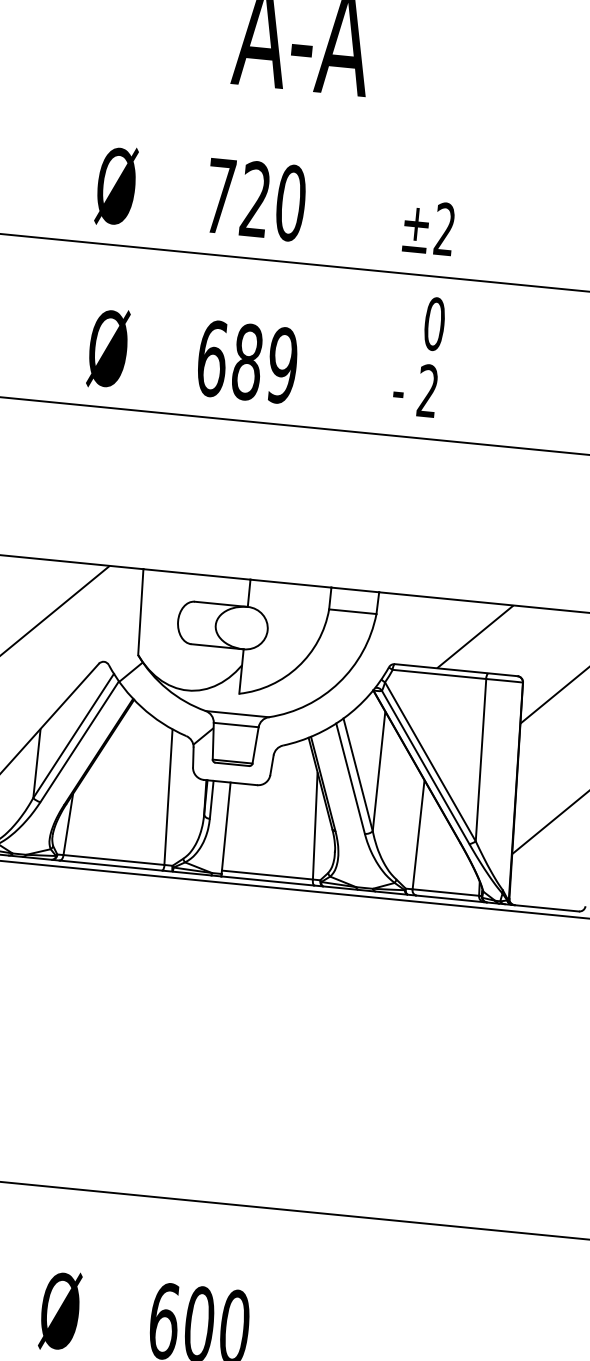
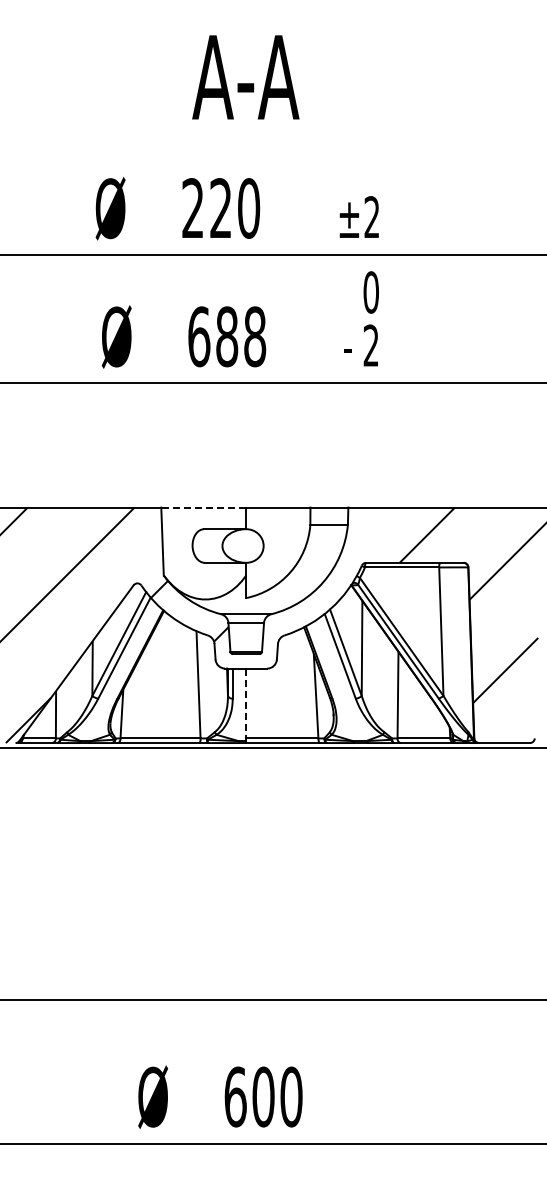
text: (219, 194) -> (192, 207), 720 -> 220
text: (283, 365) -> (255, 336), 689 -> 688
line: (196, 574) -> (203, 507), solid -> dashed
line: (226, 829) -> (246, 705), solid -> dashed

